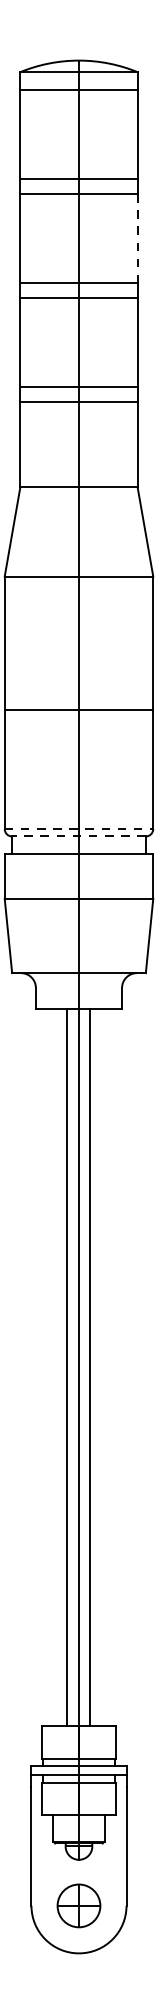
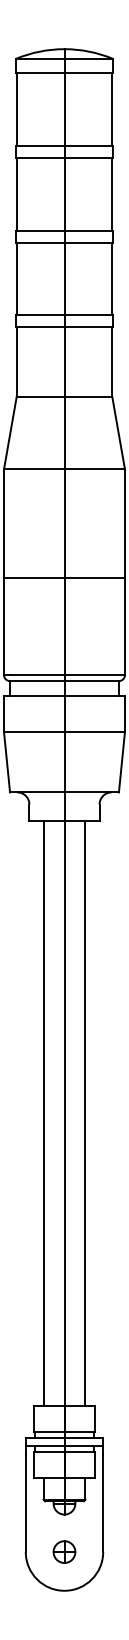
line: (137, 237) -> (112, 193), dashed -> solid
line: (79, 829) -> (64, 675), dashed -> solid
line: (79, 836) -> (64, 681), dashed -> solid
line: (66, 1367) -> (43, 1113), moved
line: (90, 1367) -> (85, 1113), moved
part: (79, 1905) -> (64, 1551), size x0.62

